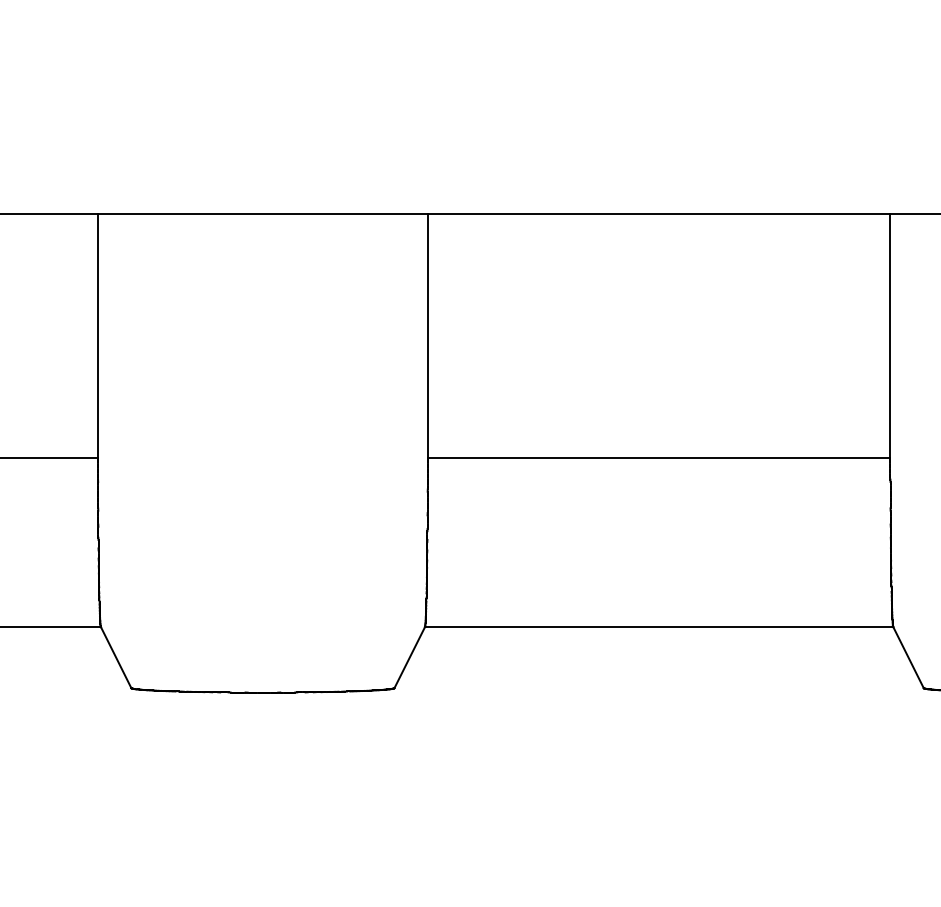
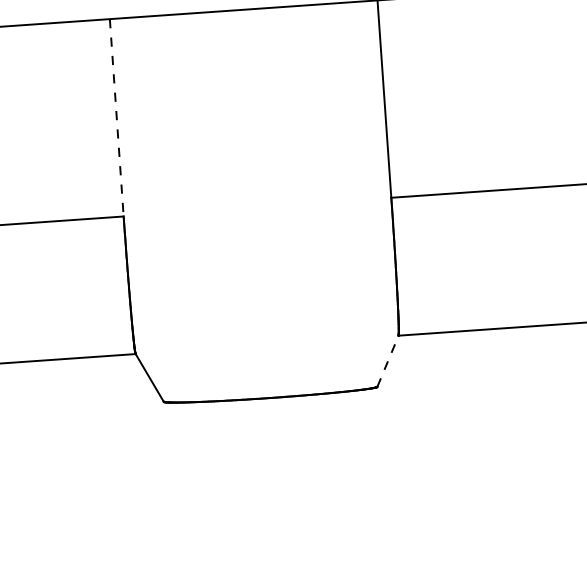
line: (98, 335) -> (117, 117), solid -> dashed
line: (409, 657) -> (387, 361), solid -> dashed

